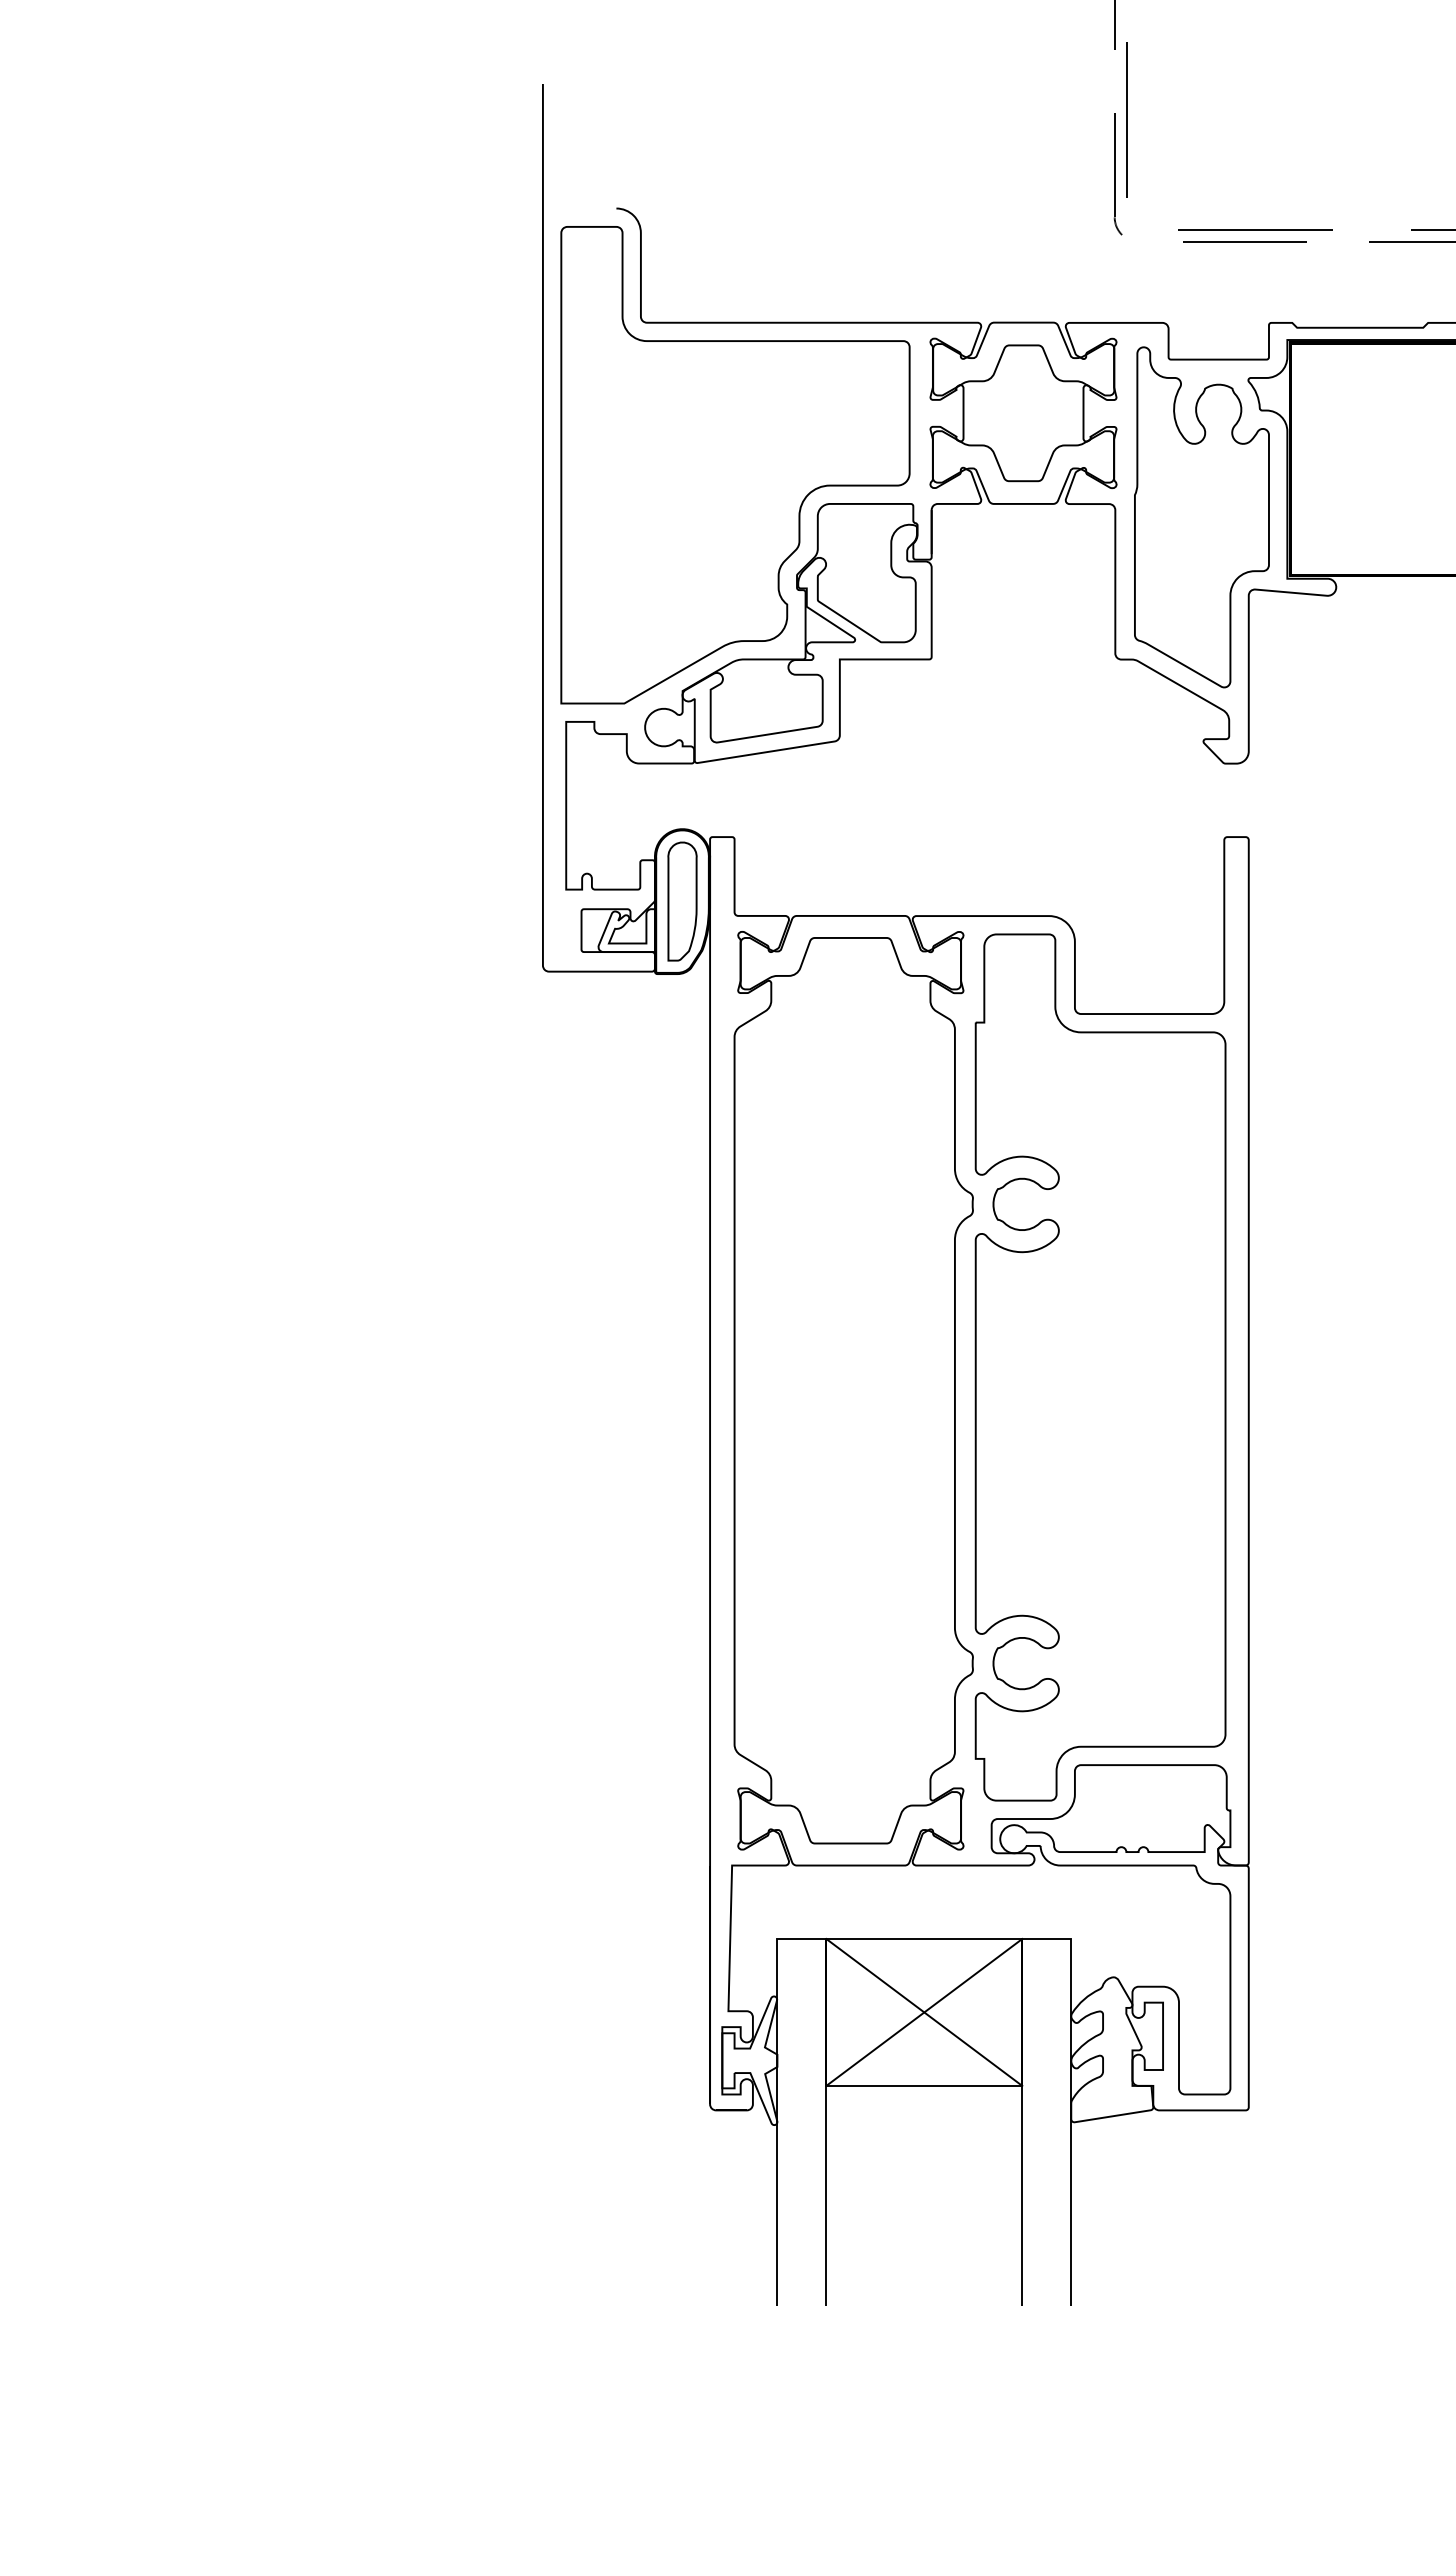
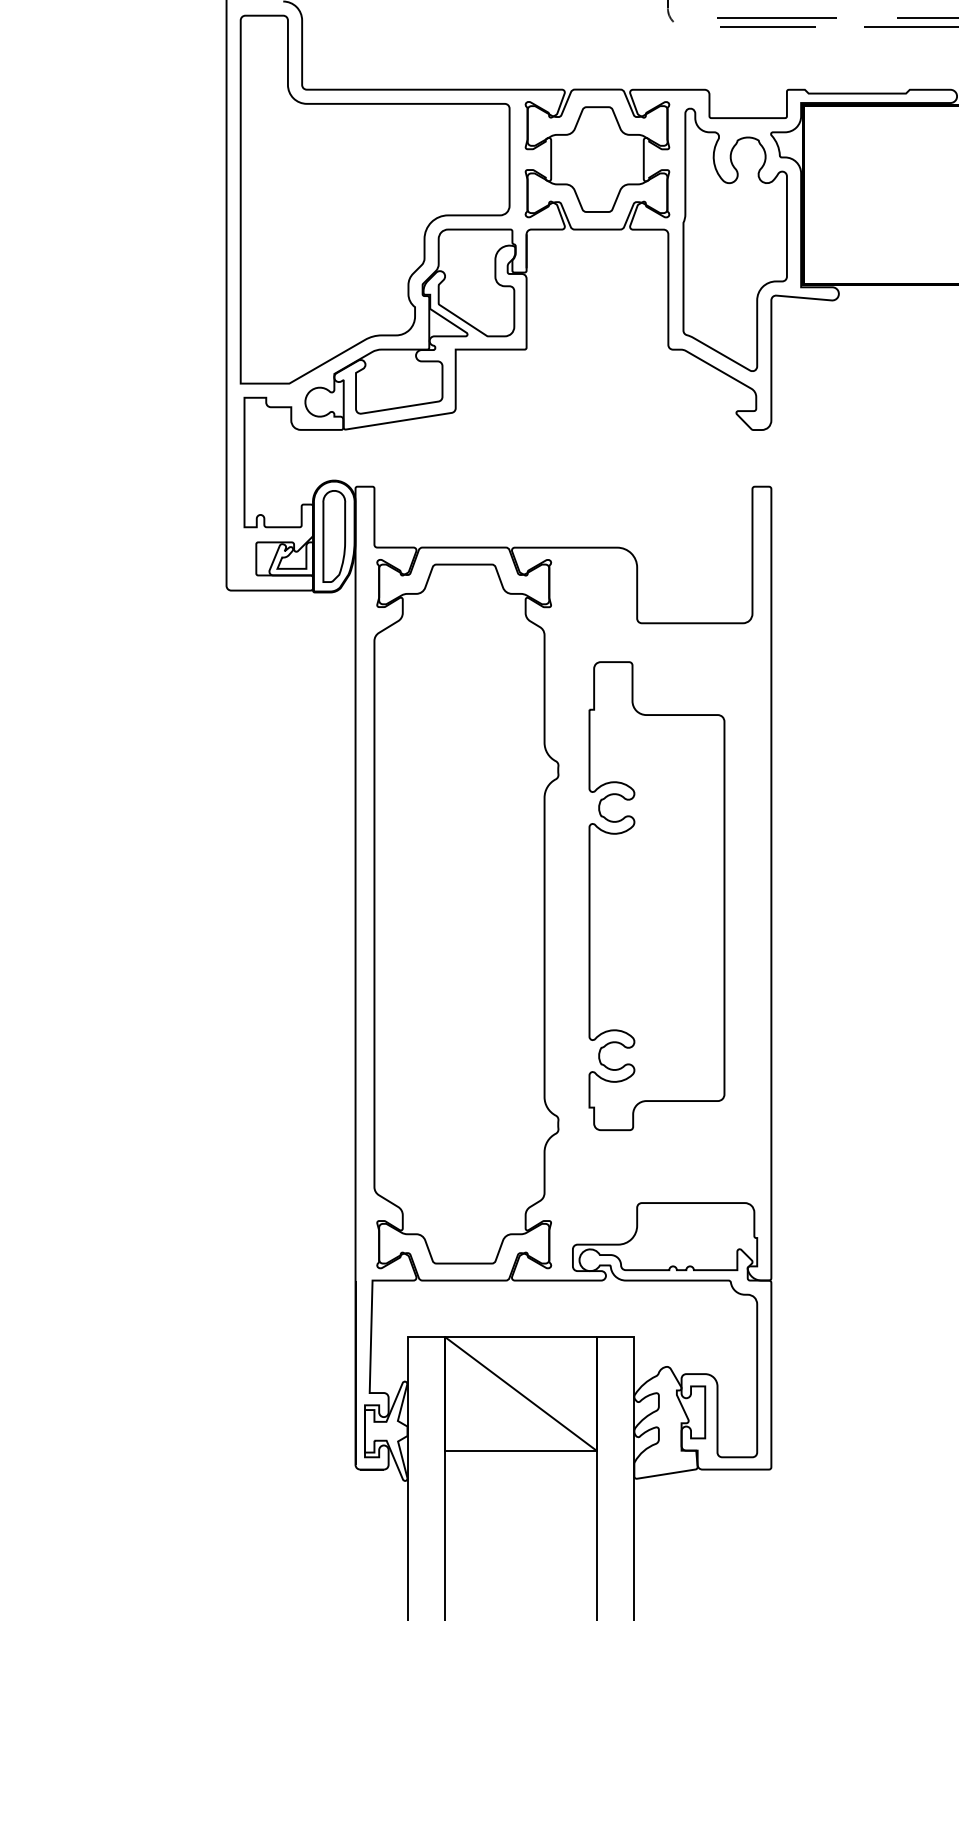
part: (1100, 1367) -> (656, 896), size x0.7
line: (924, 2011) -> (521, 1393), removed

